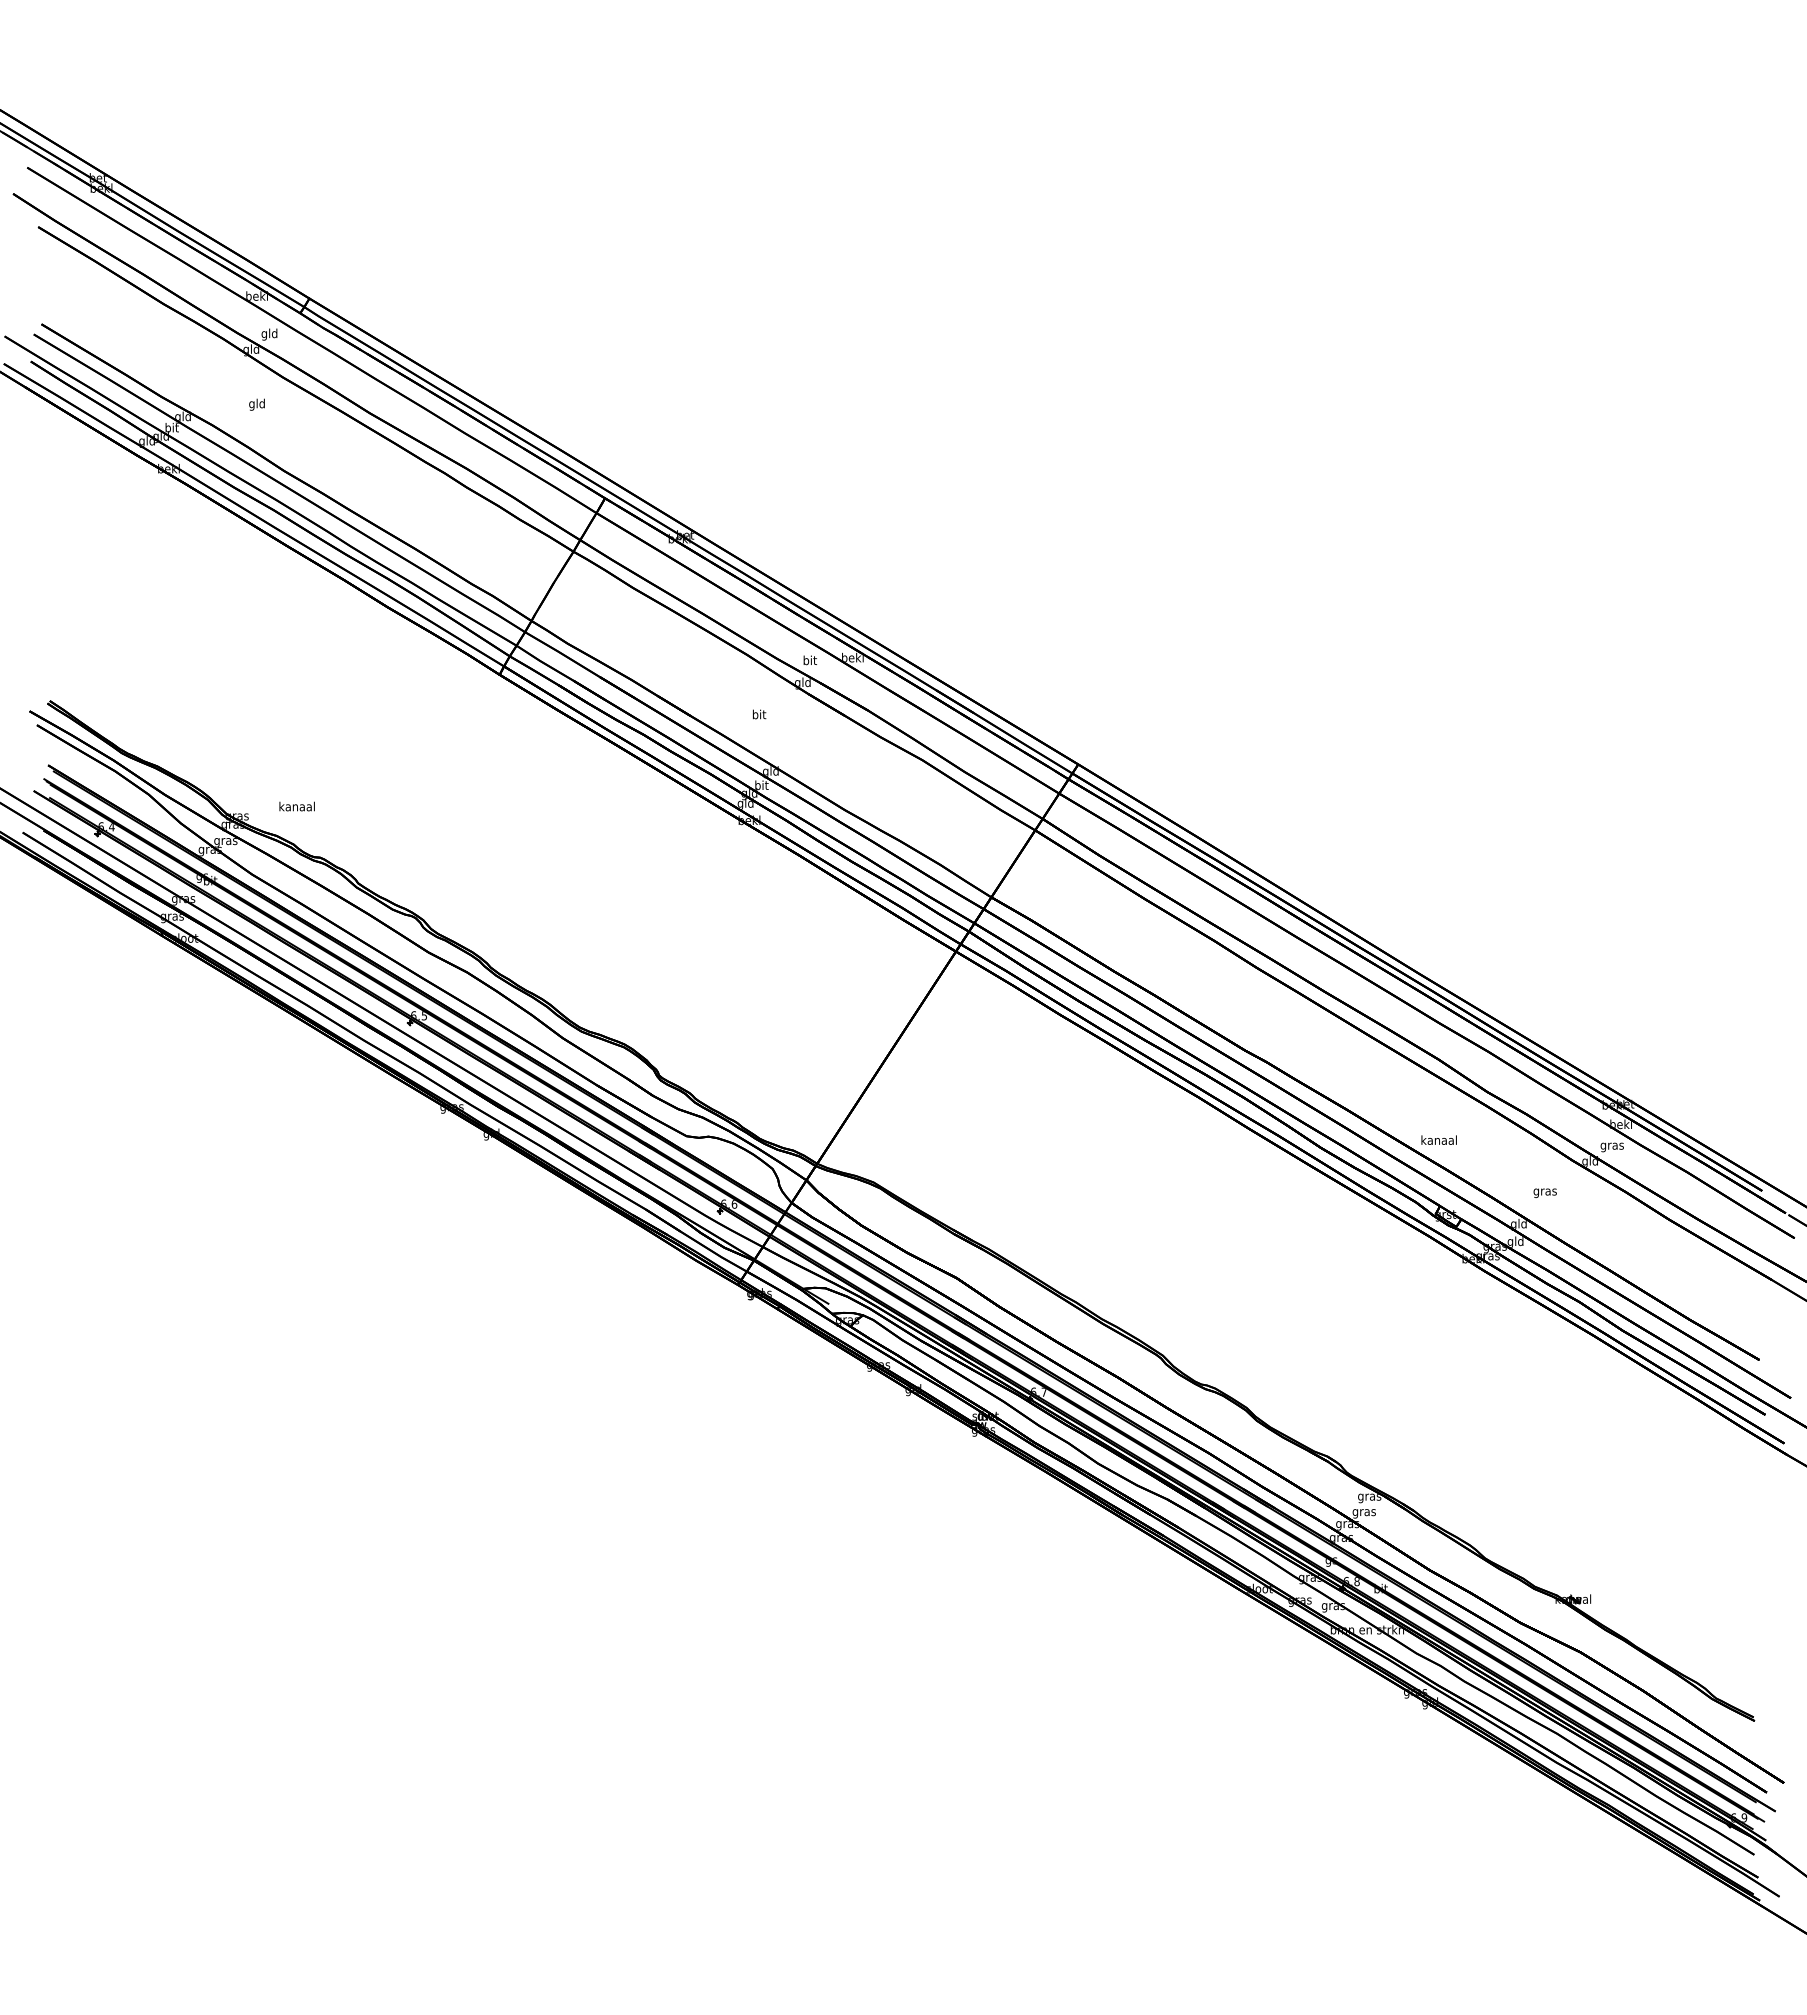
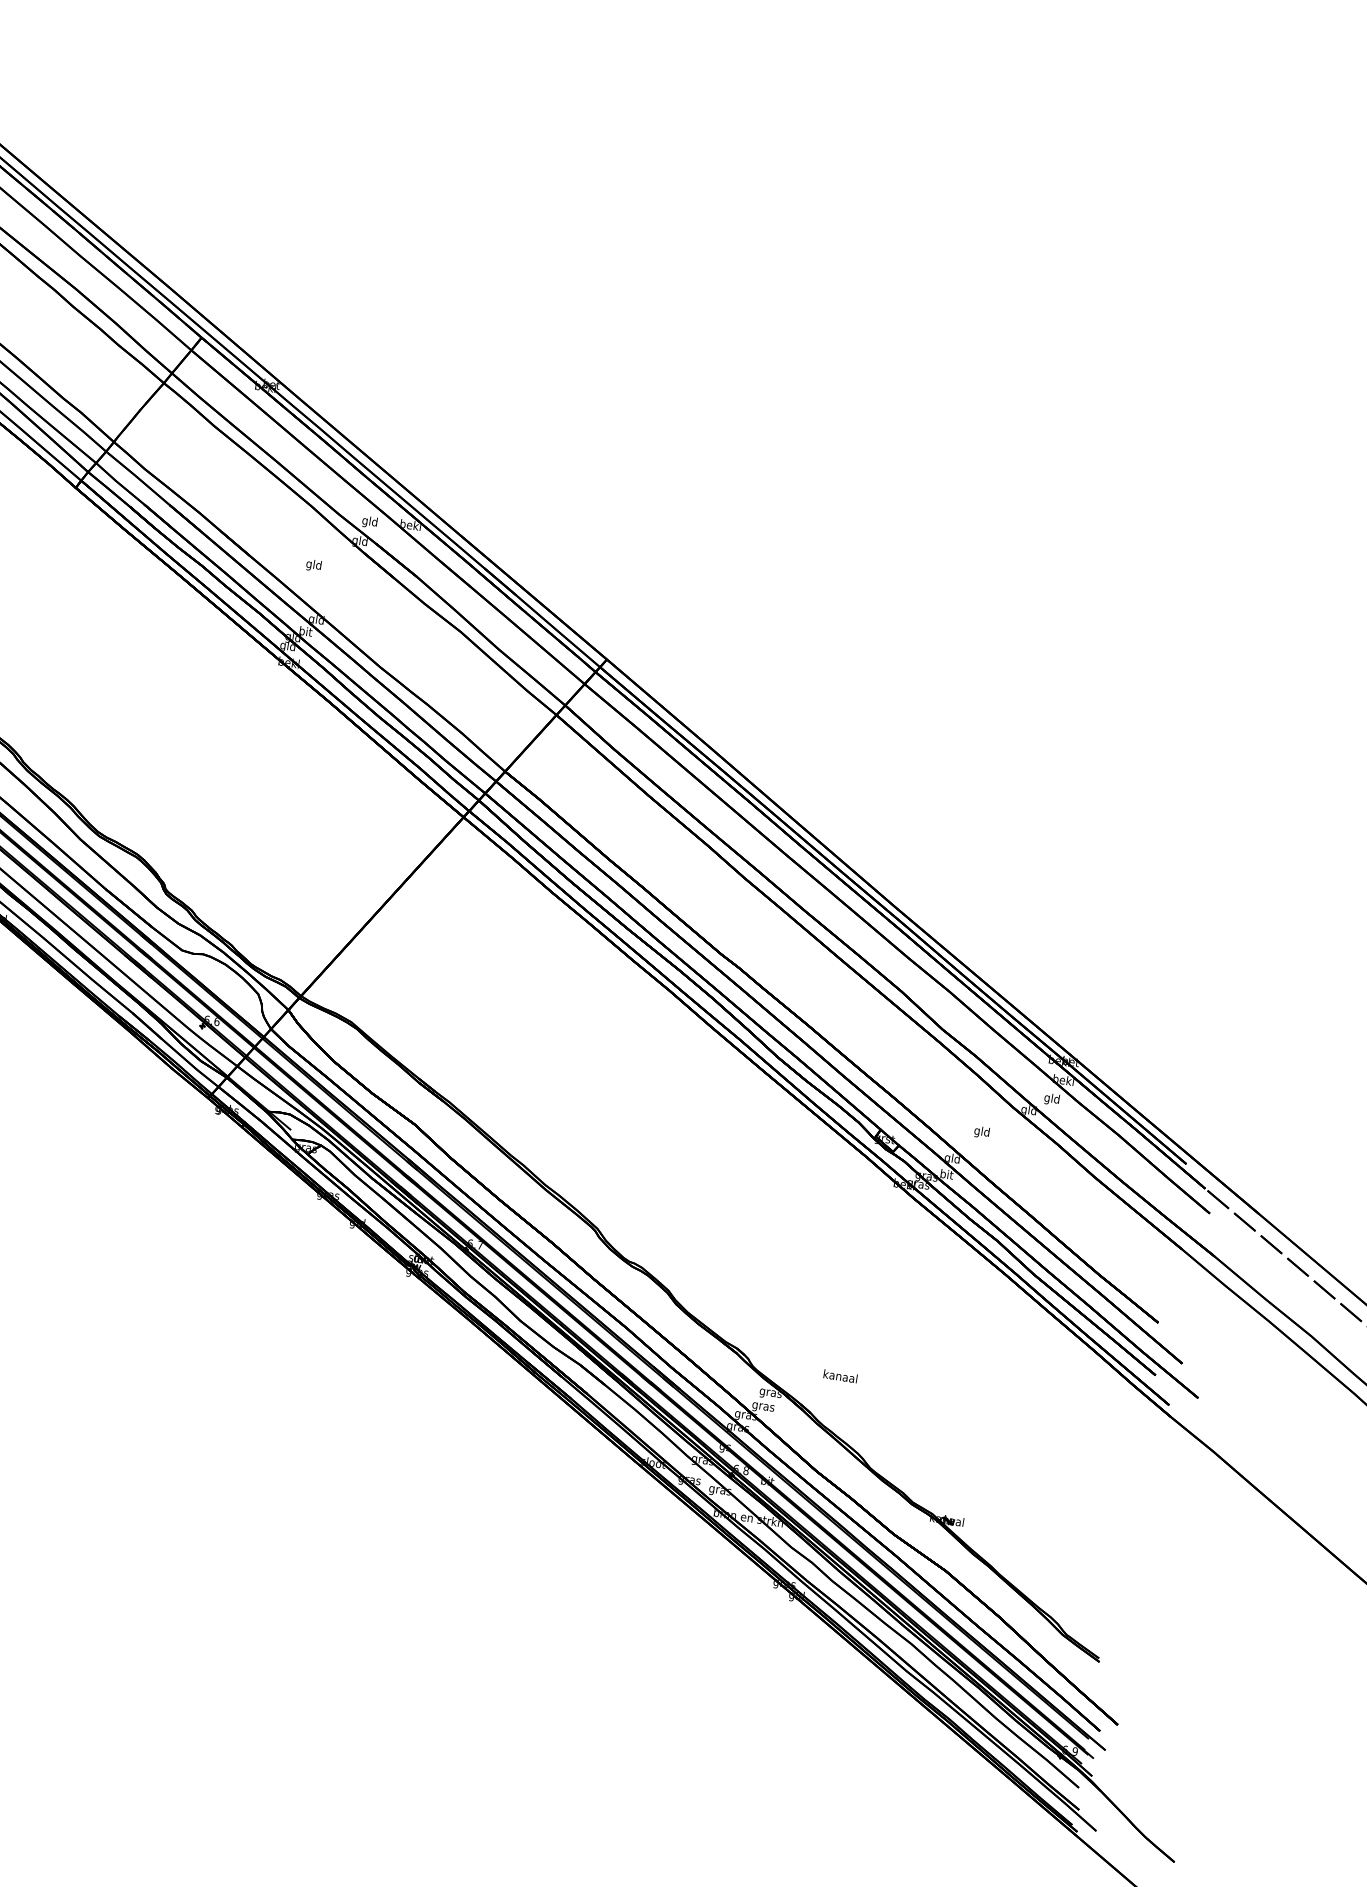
text: (809, 661) -> (369, 522), bit -> gld
text: (758, 715) -> (313, 565), bit -> gld
text: (1438, 1139) -> (840, 1375), moved
text: (1611, 1146) -> (1051, 1099), gras -> gld
text: (1544, 1192) -> (981, 1132), gras -> gld
text: (1515, 1241) -> (946, 1174), gld -> bit

